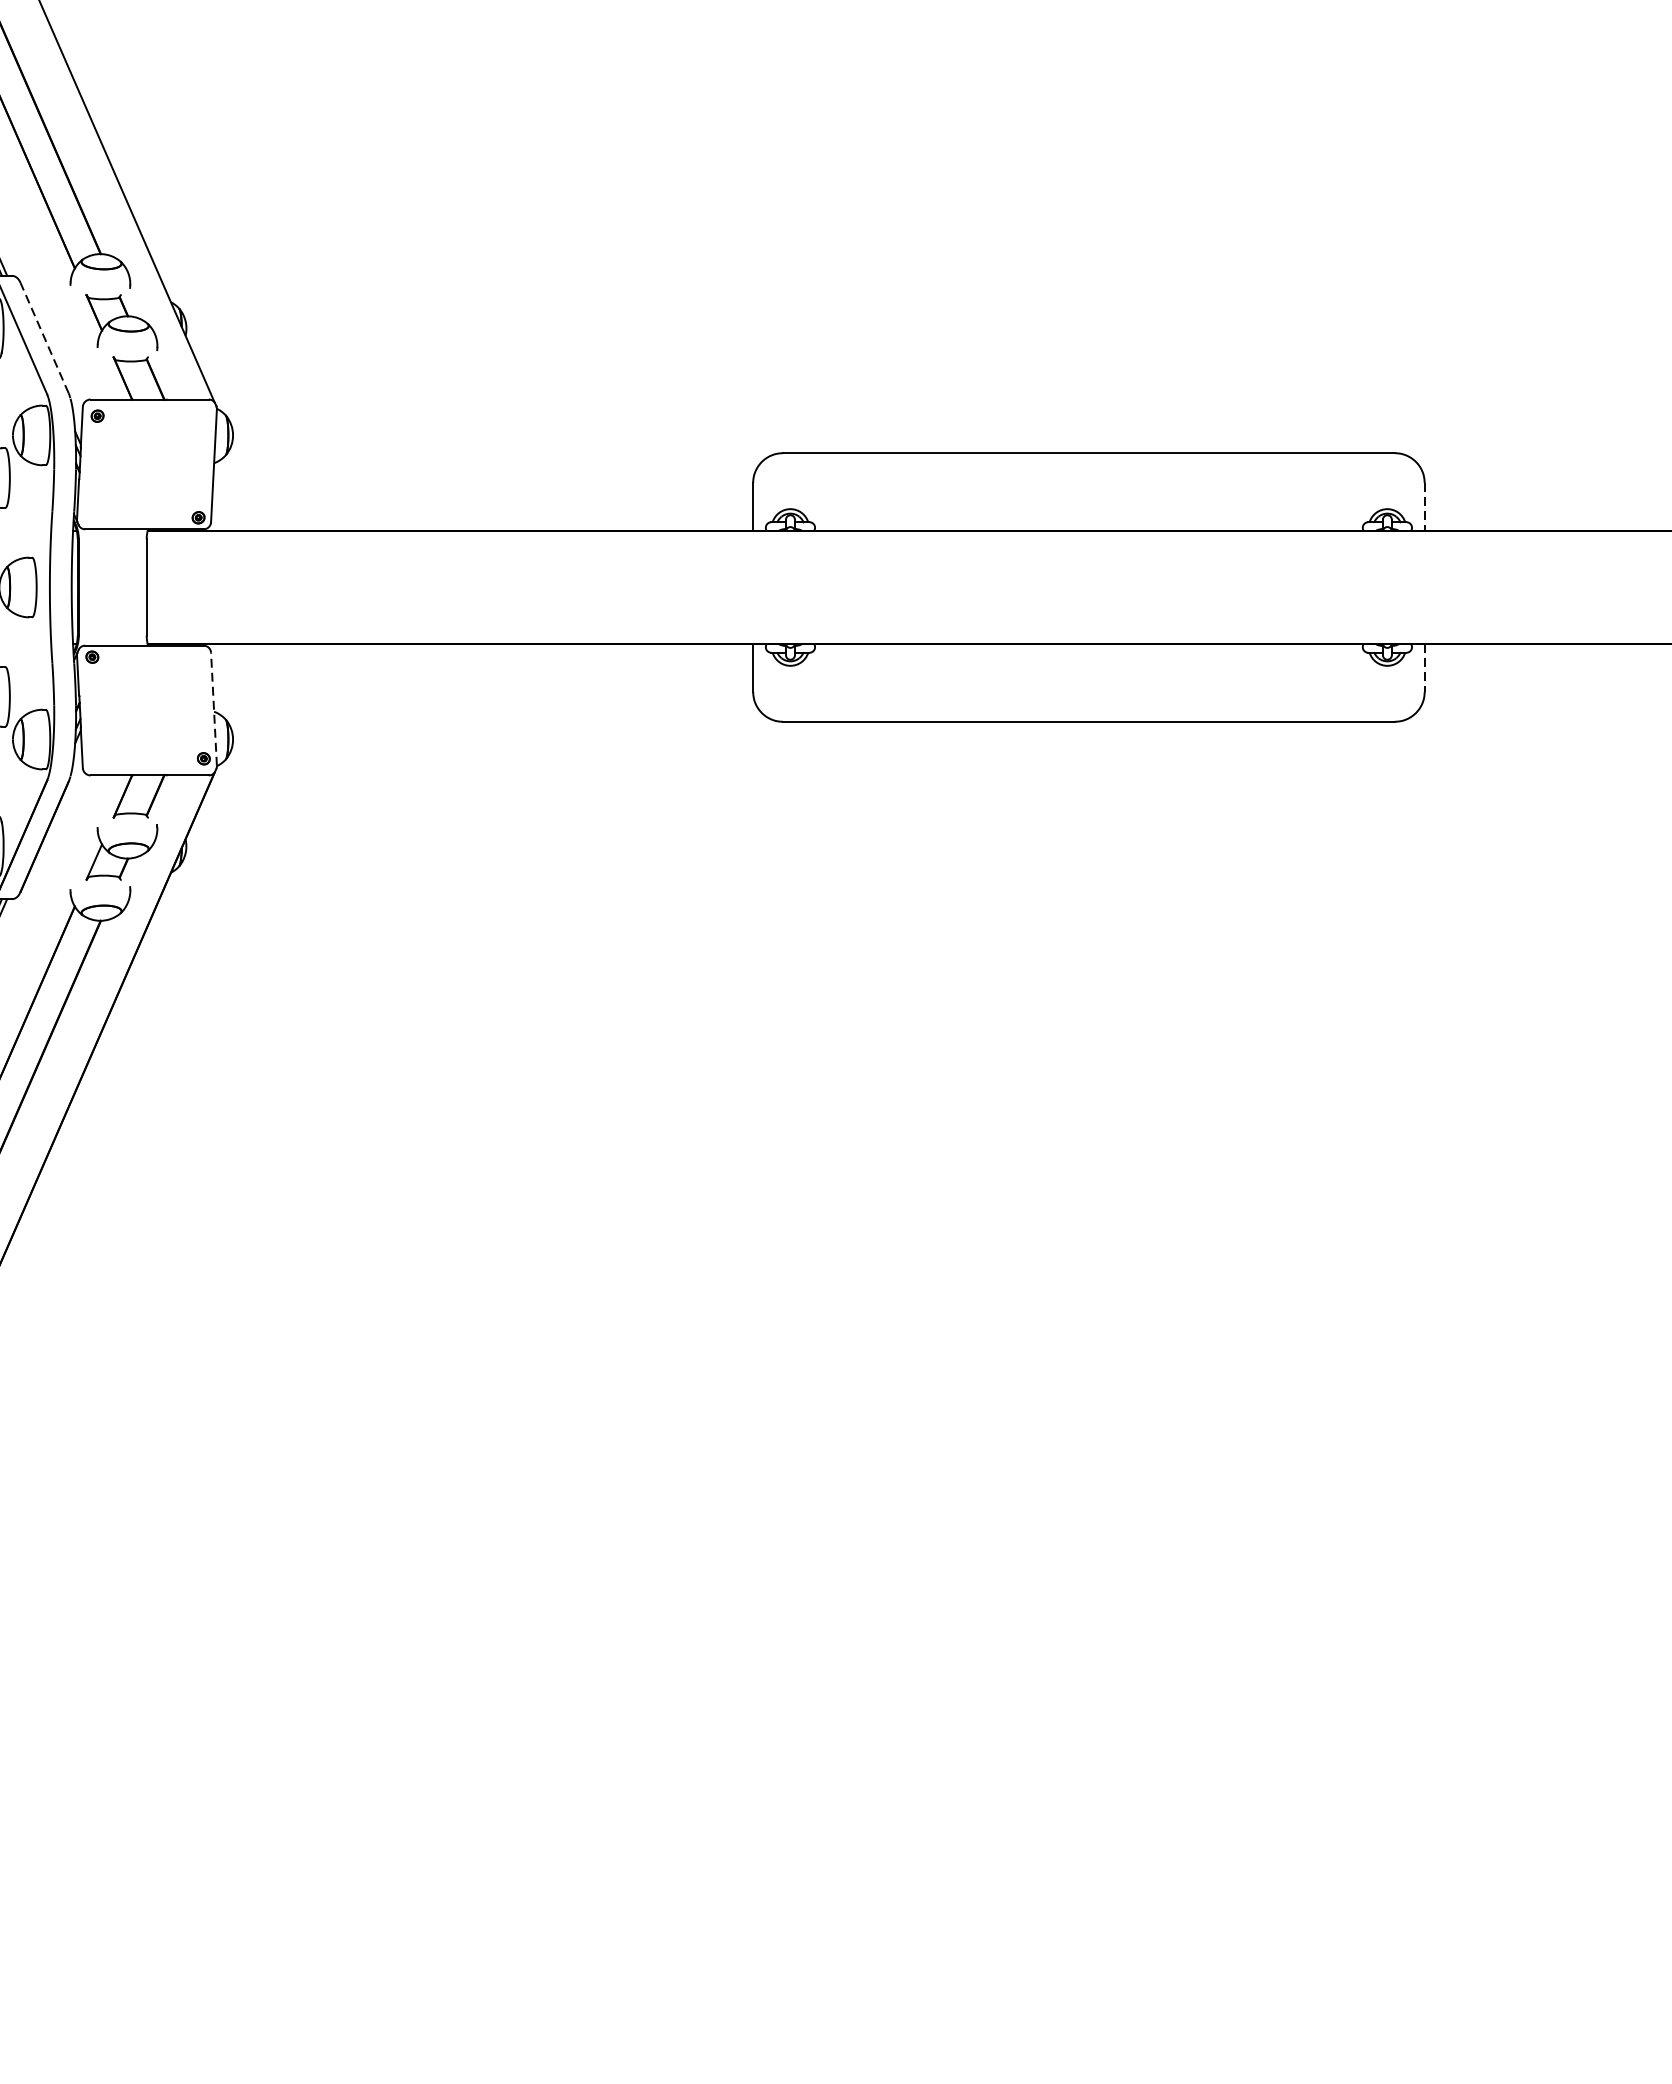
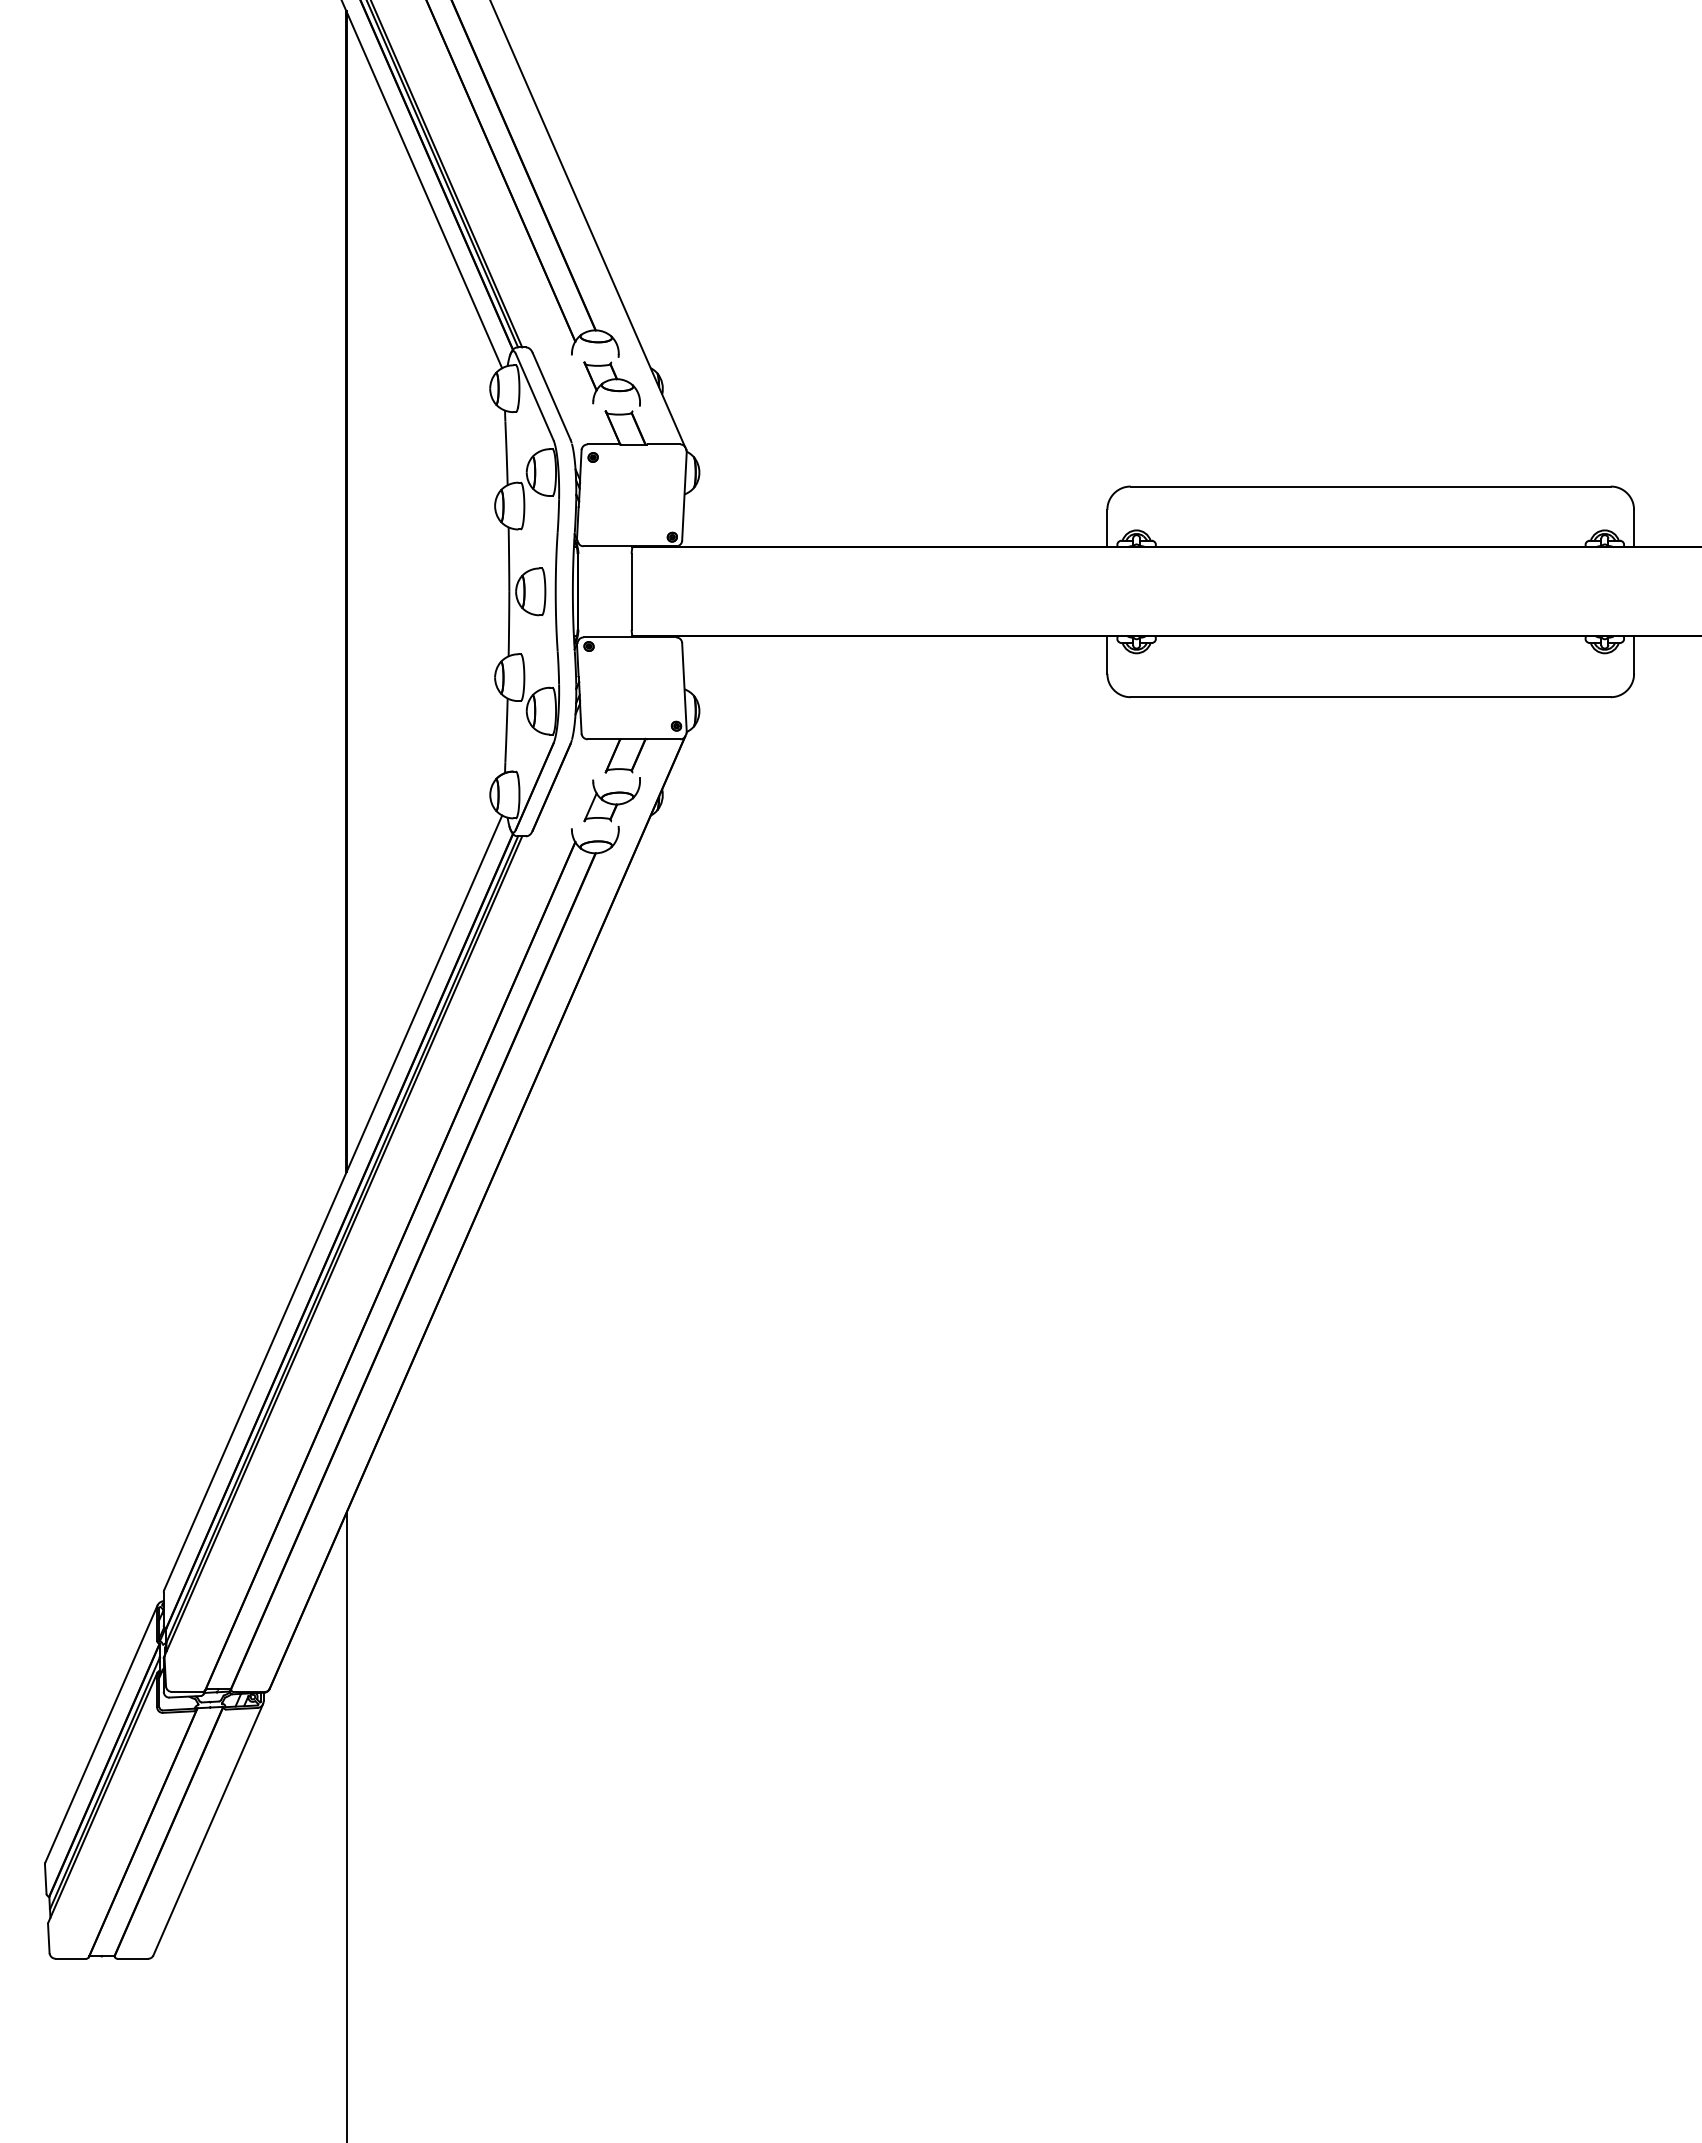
line: (44, 337) -> (551, 395), dashed -> solid
line: (1425, 506) -> (1634, 528), dashed -> solid
line: (1425, 668) -> (1634, 655), dashed -> solid
line: (214, 708) -> (684, 686), dashed -> solid

